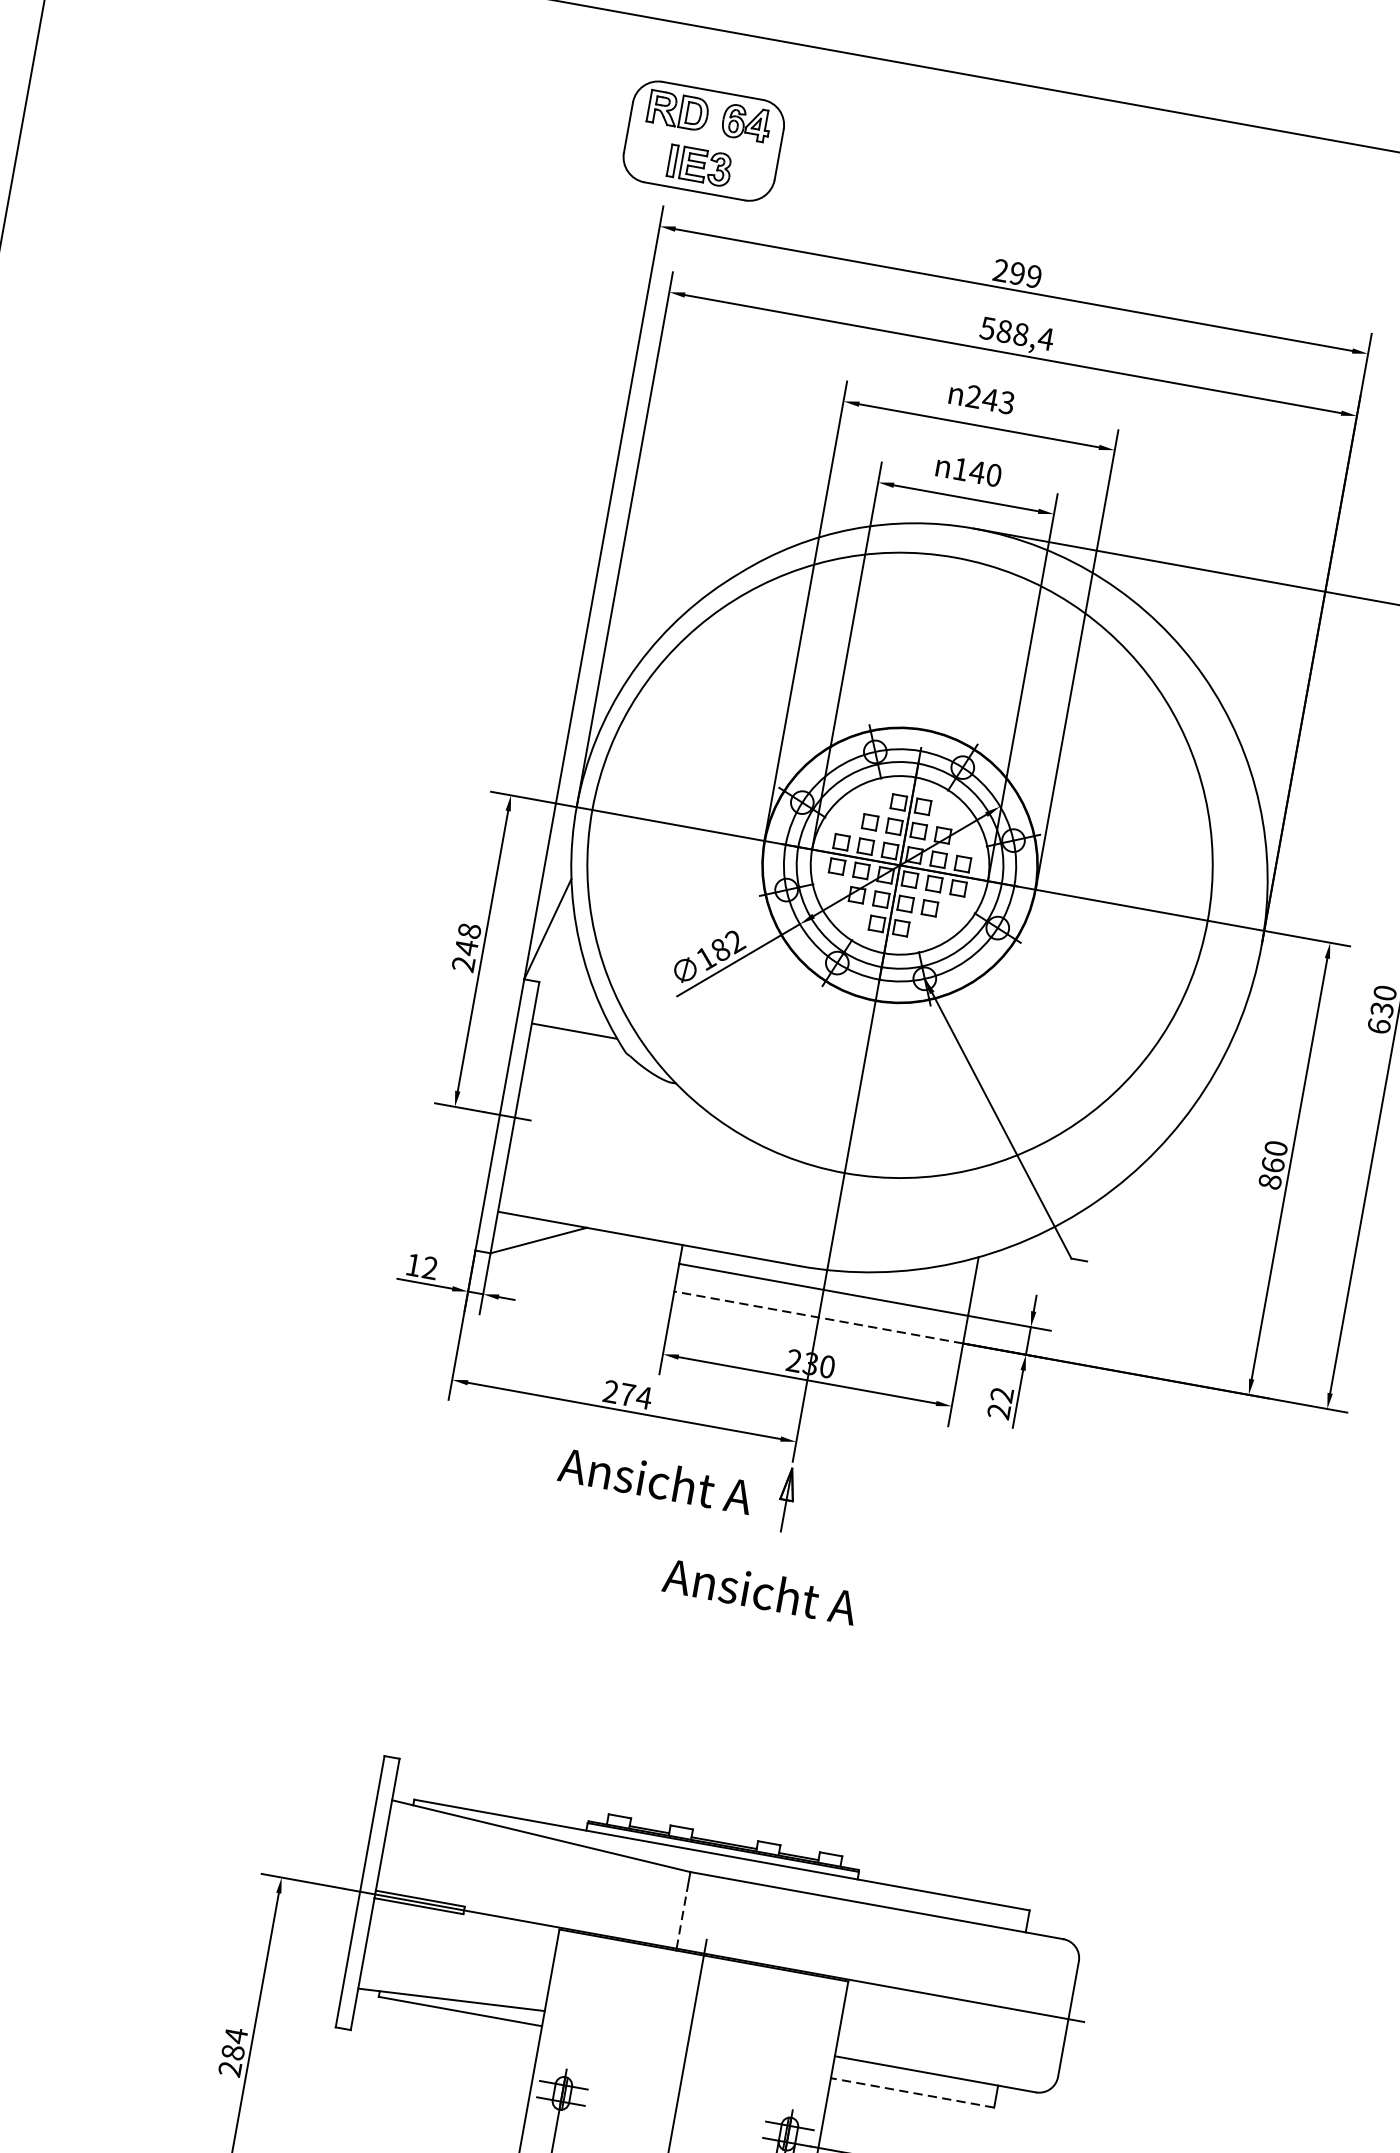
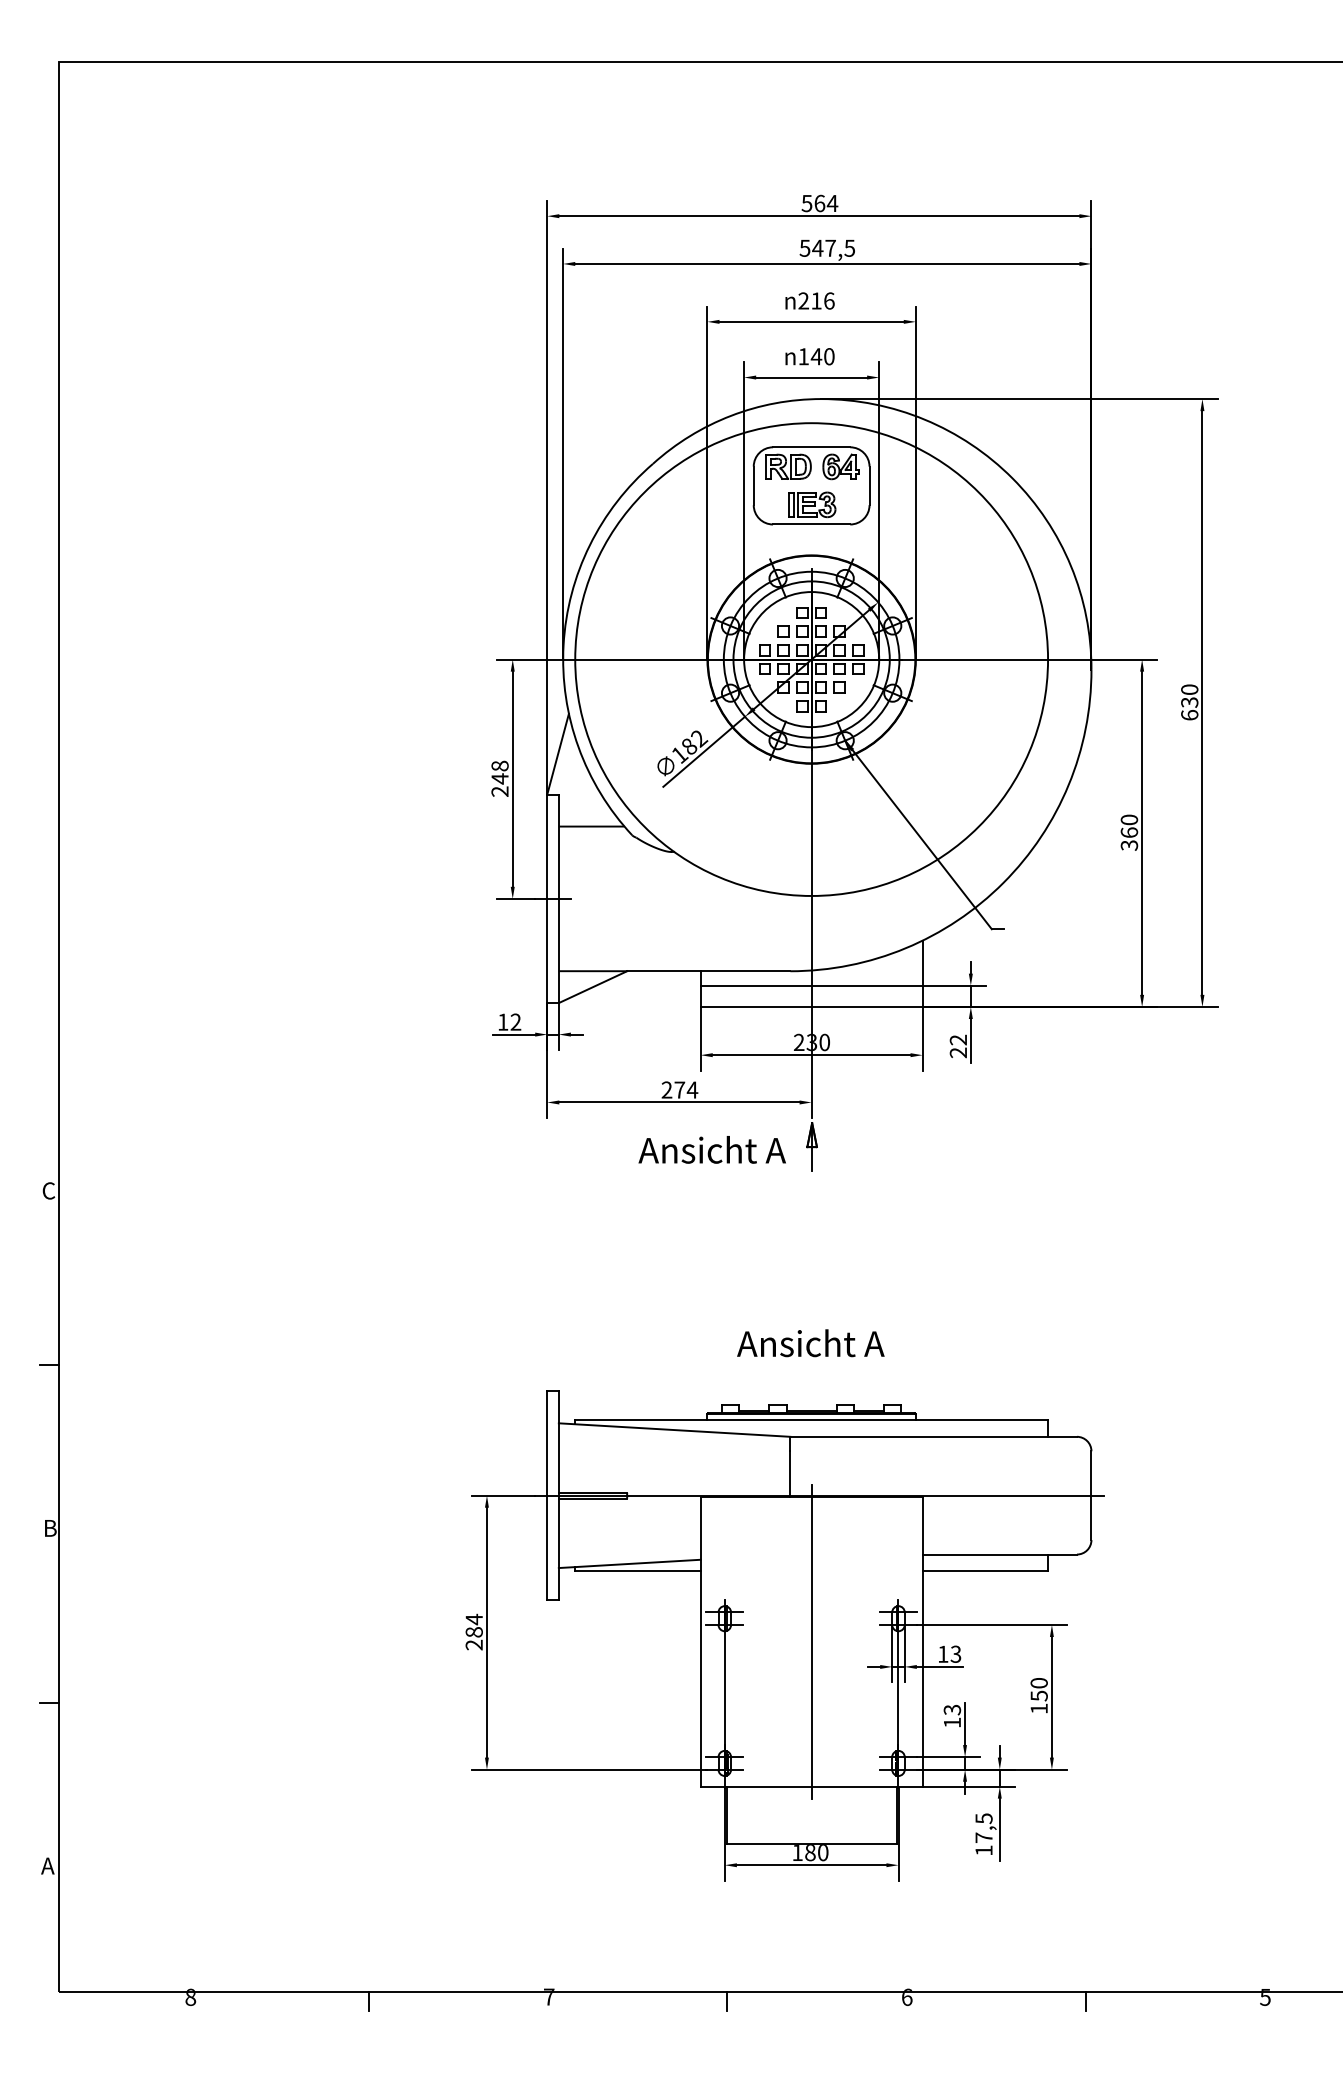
part: (703, 140) -> (811, 485), moved
text: (1017, 273) -> (819, 203), 299 -> 564
text: (1025, 334) -> (833, 247), 588,4 -> 547,5
text: (998, 400) -> (822, 300), 243 -> 216
text: (1268, 1181) -> (1128, 845), 860 -> 360
line: (818, 1316) -> (811, 1006), dashed -> solid
text: (759, 1591) -> (810, 1343), moved
line: (681, 1919) -> (790, 1473), dashed -> solid
line: (912, 2093) -> (985, 1571), dashed -> solid

